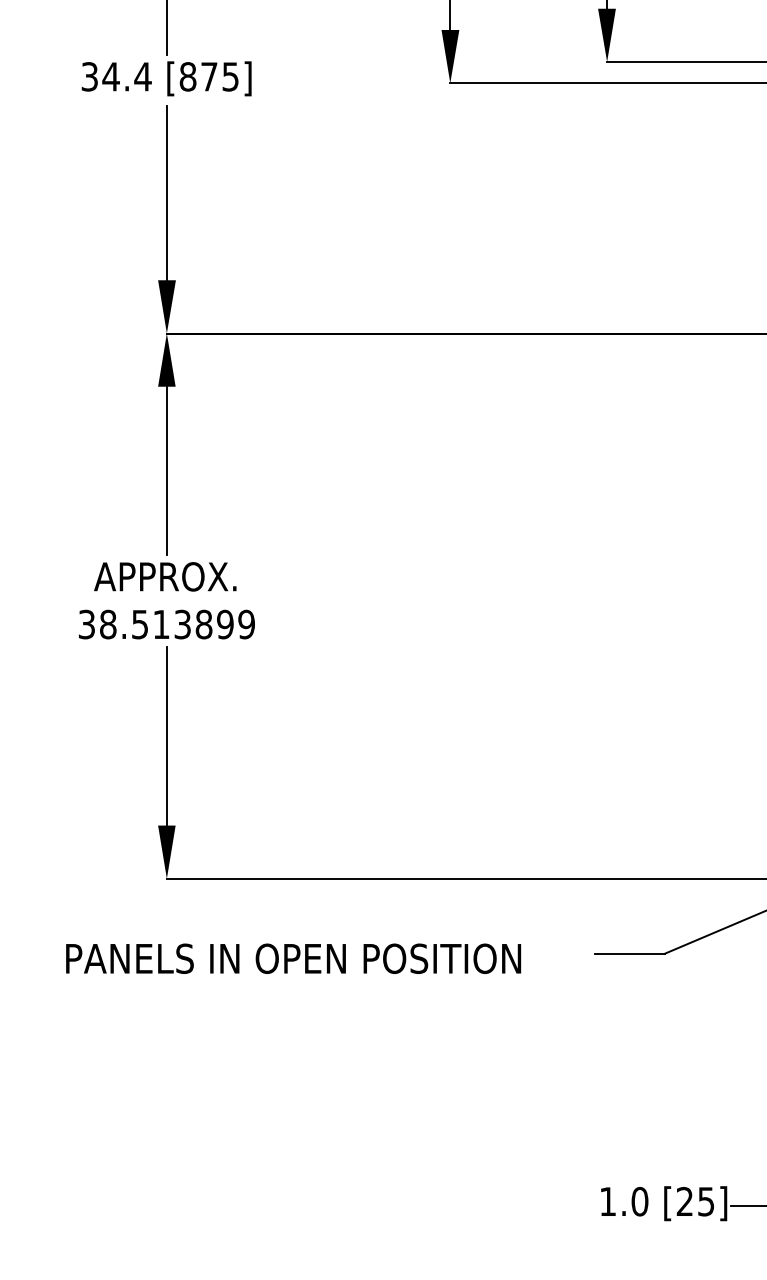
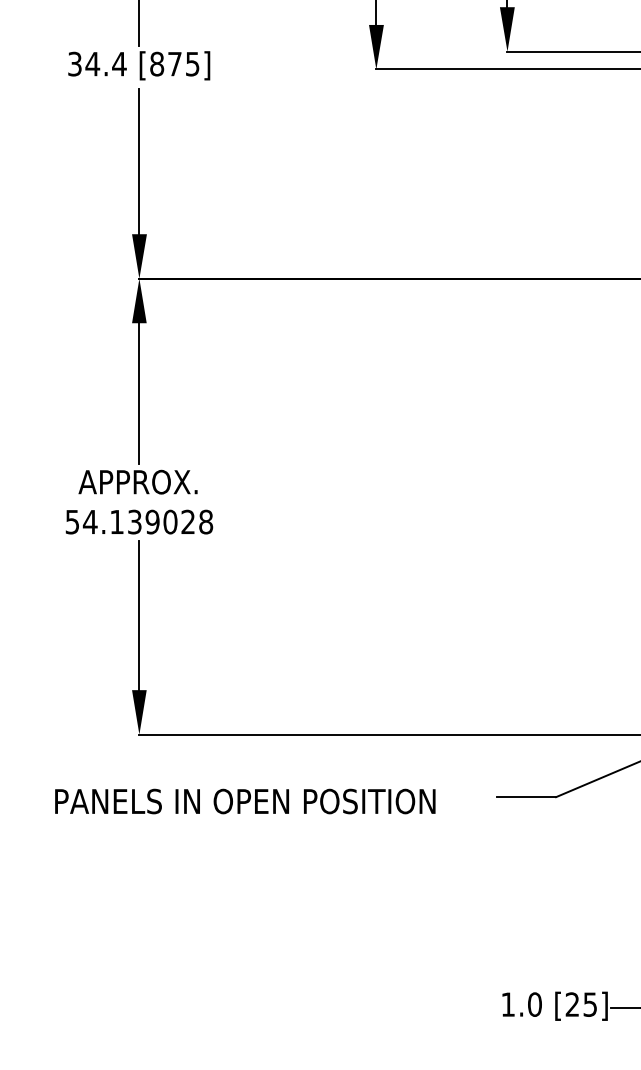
text: (167, 624) -> (139, 522), 38.513899 -> 54.139028

